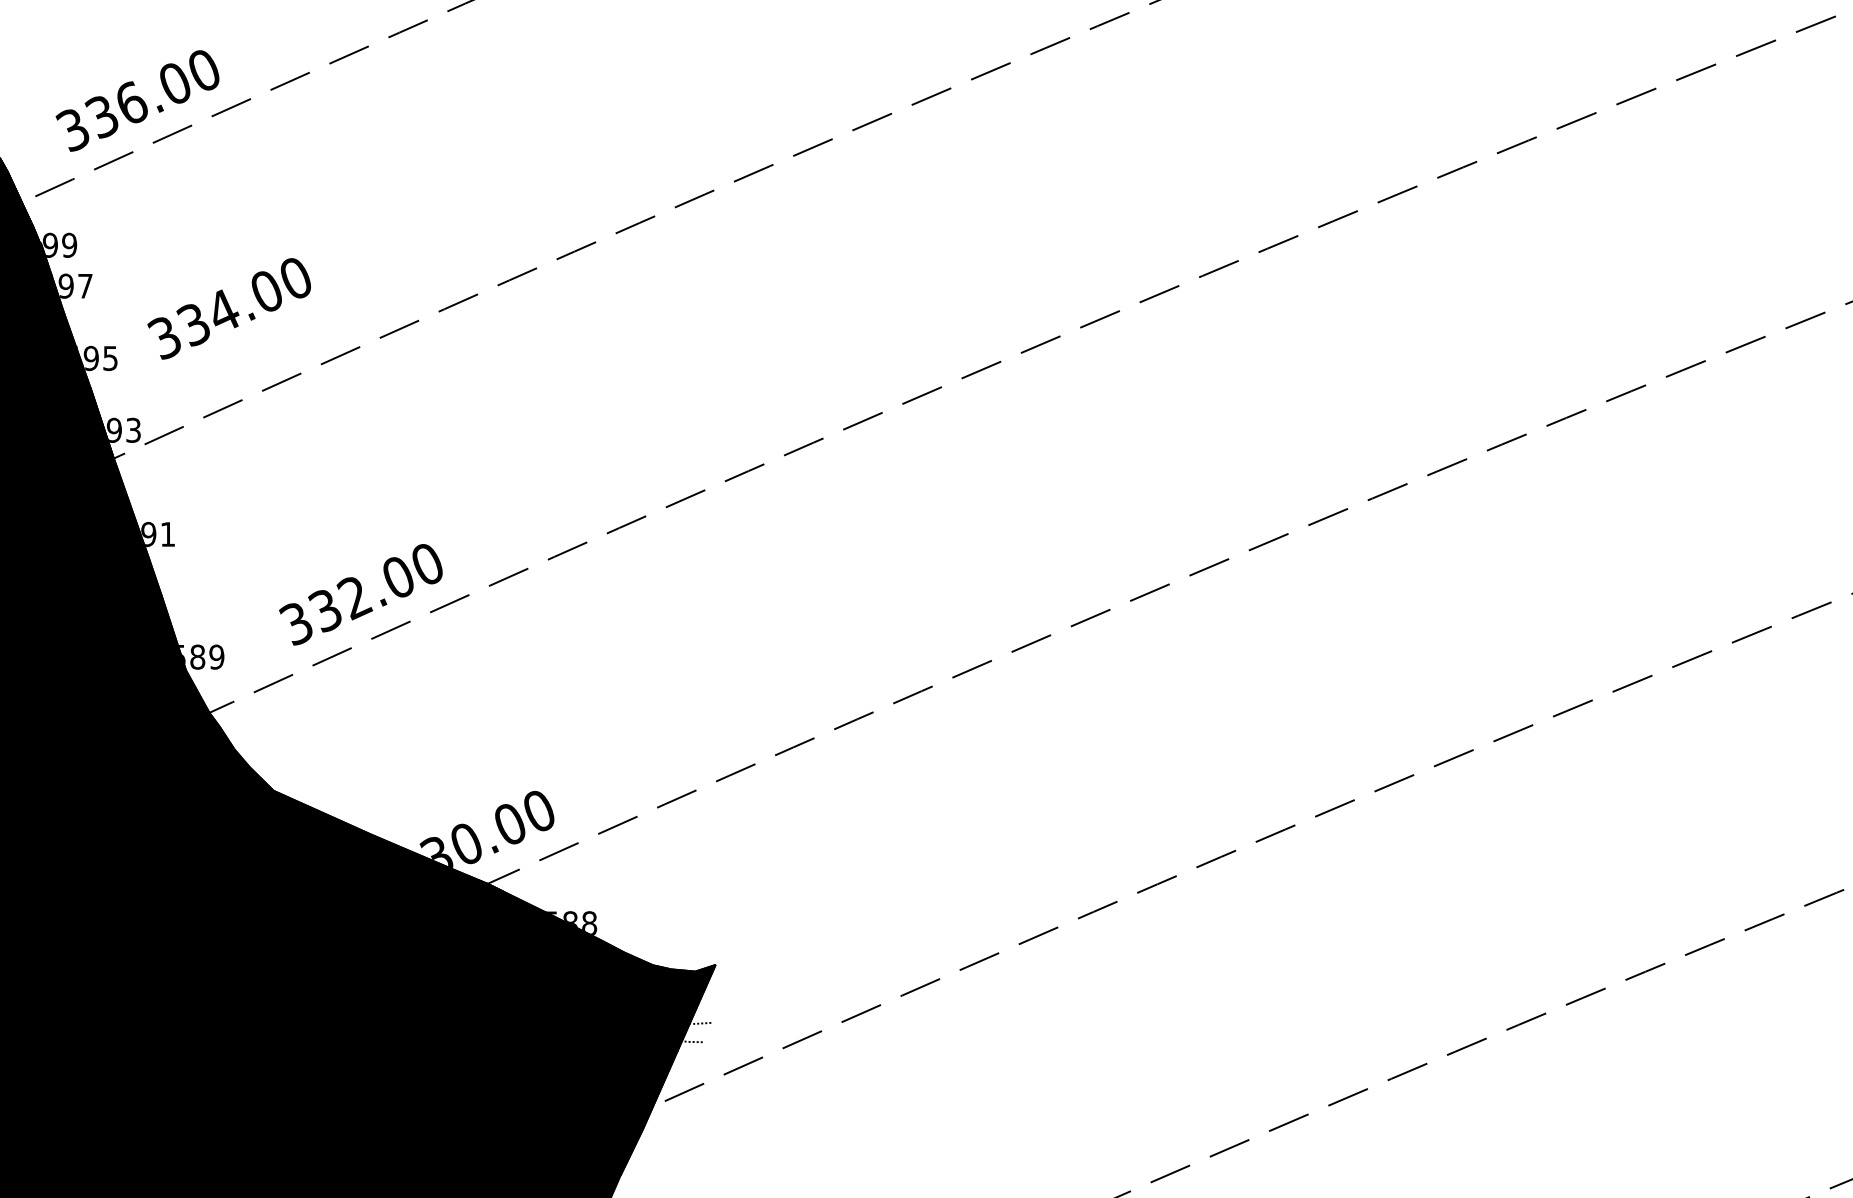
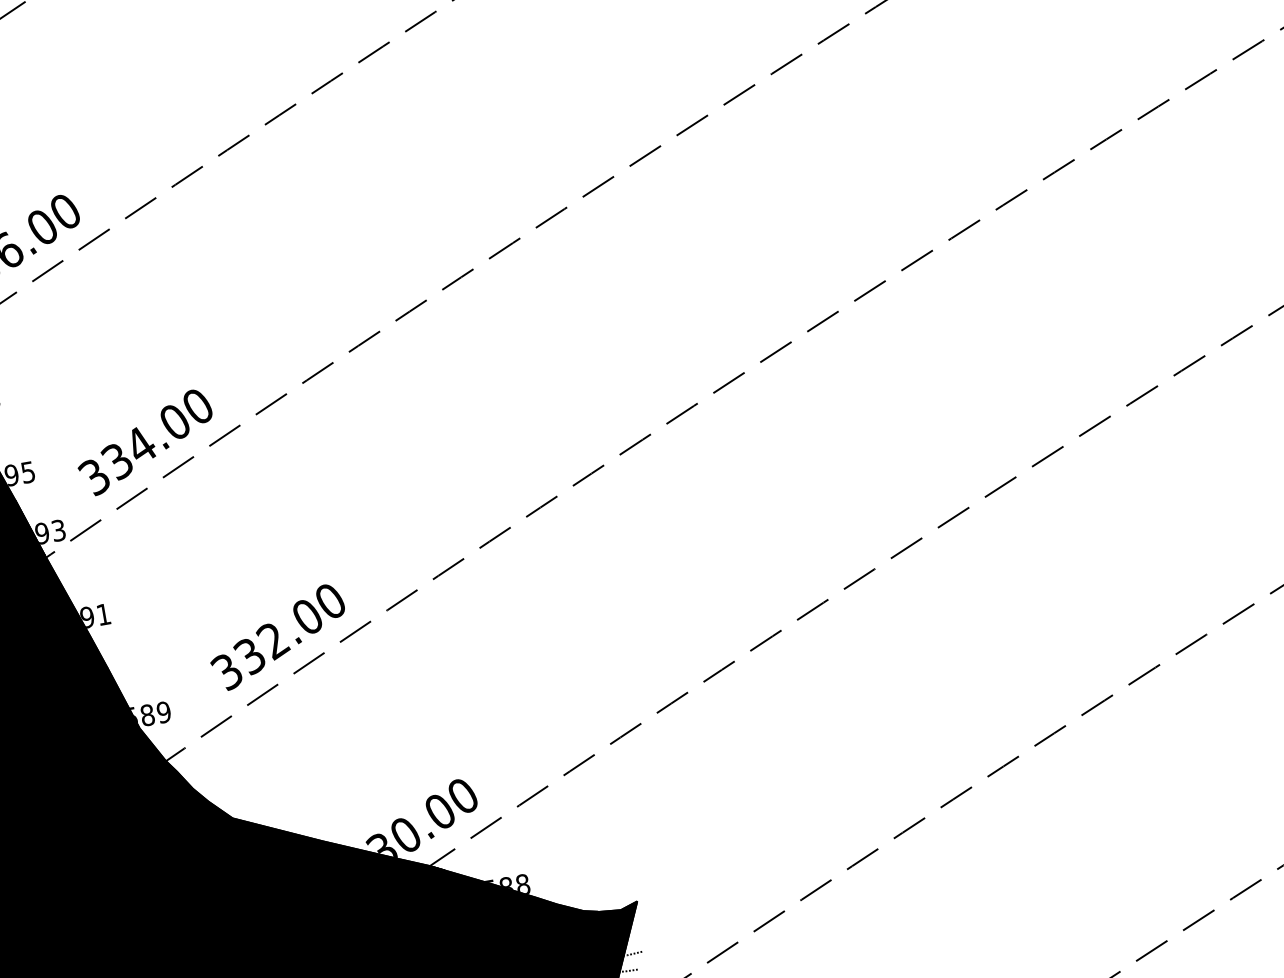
text: (228, 308) -> (144, 442), moved

